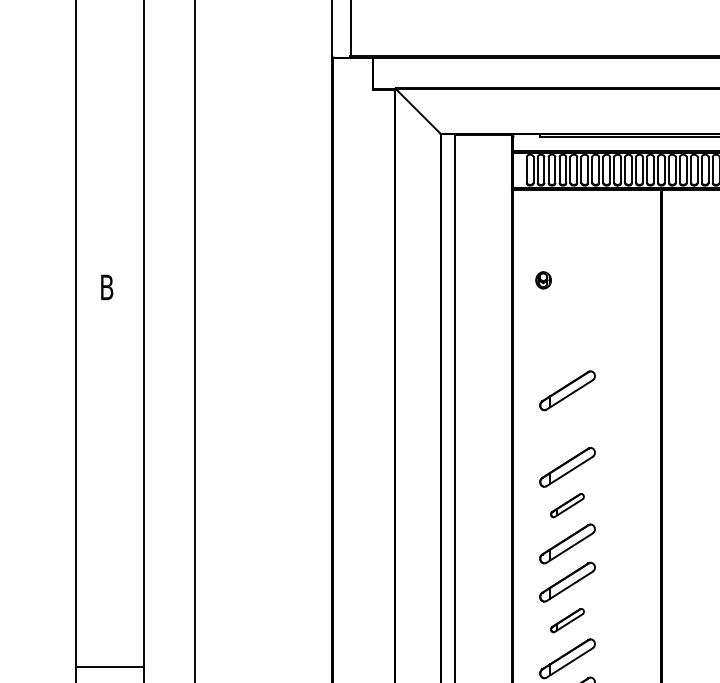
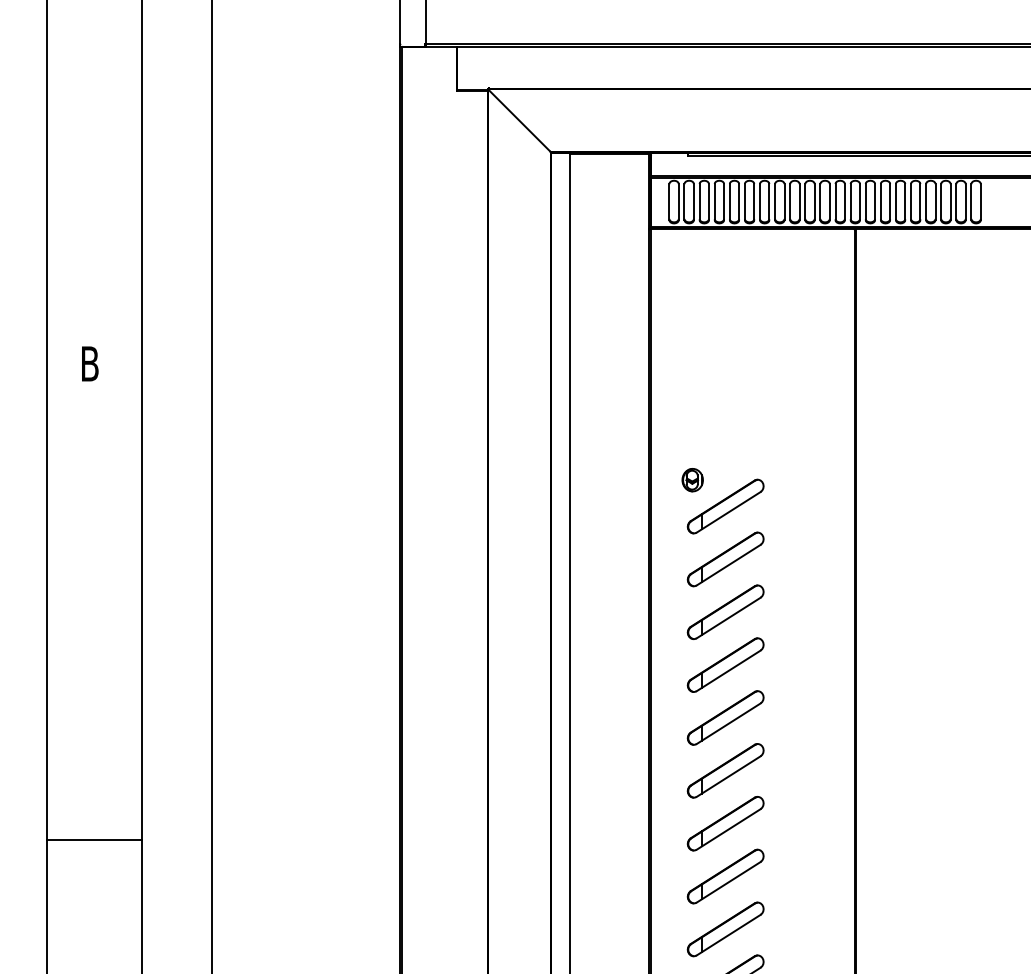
part: (543, 280) -> (692, 480), moved
part: (567, 429) -> (725, 559), added
part: (567, 505) -> (725, 664), size x1.67
part: (567, 620) -> (725, 823), size x1.67
line: (110, 666) -> (94, 840), moved

